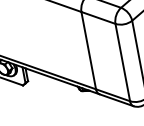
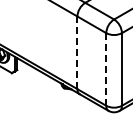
line: (88, 50) -> (77, 52), solid -> dashed
line: (123, 62) -> (106, 69), solid -> dashed

